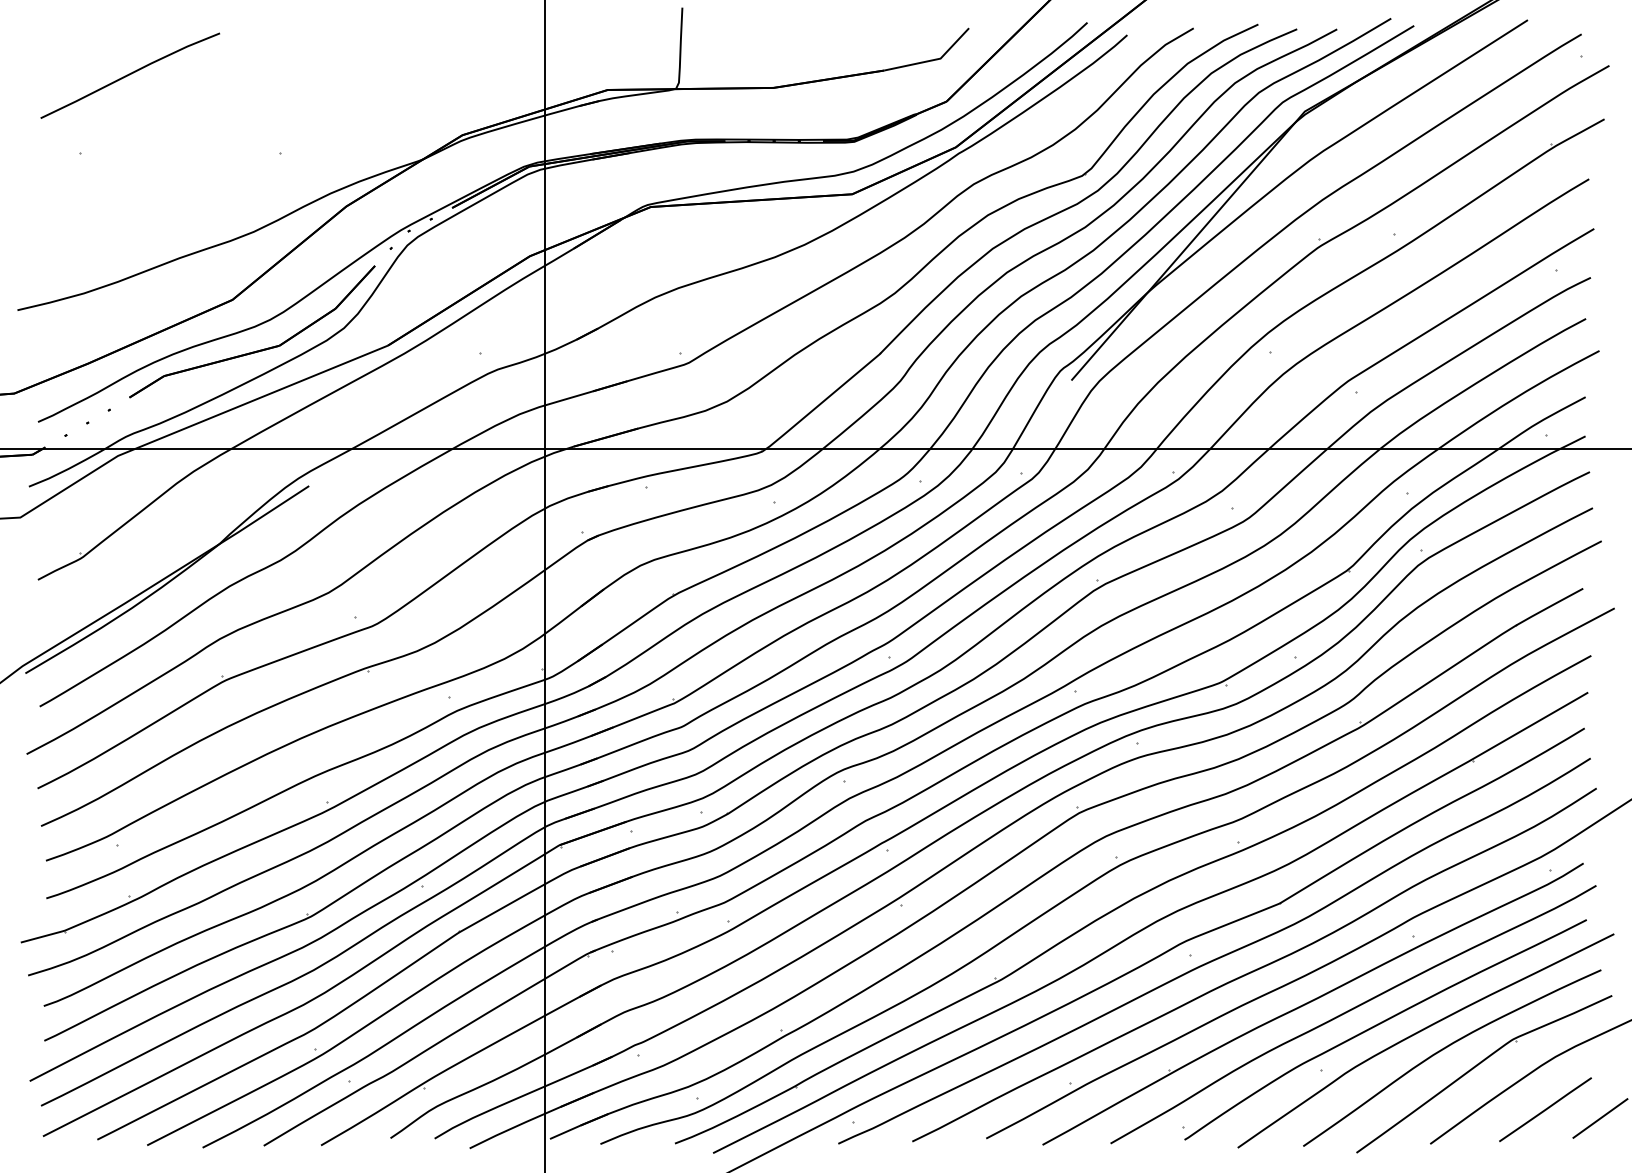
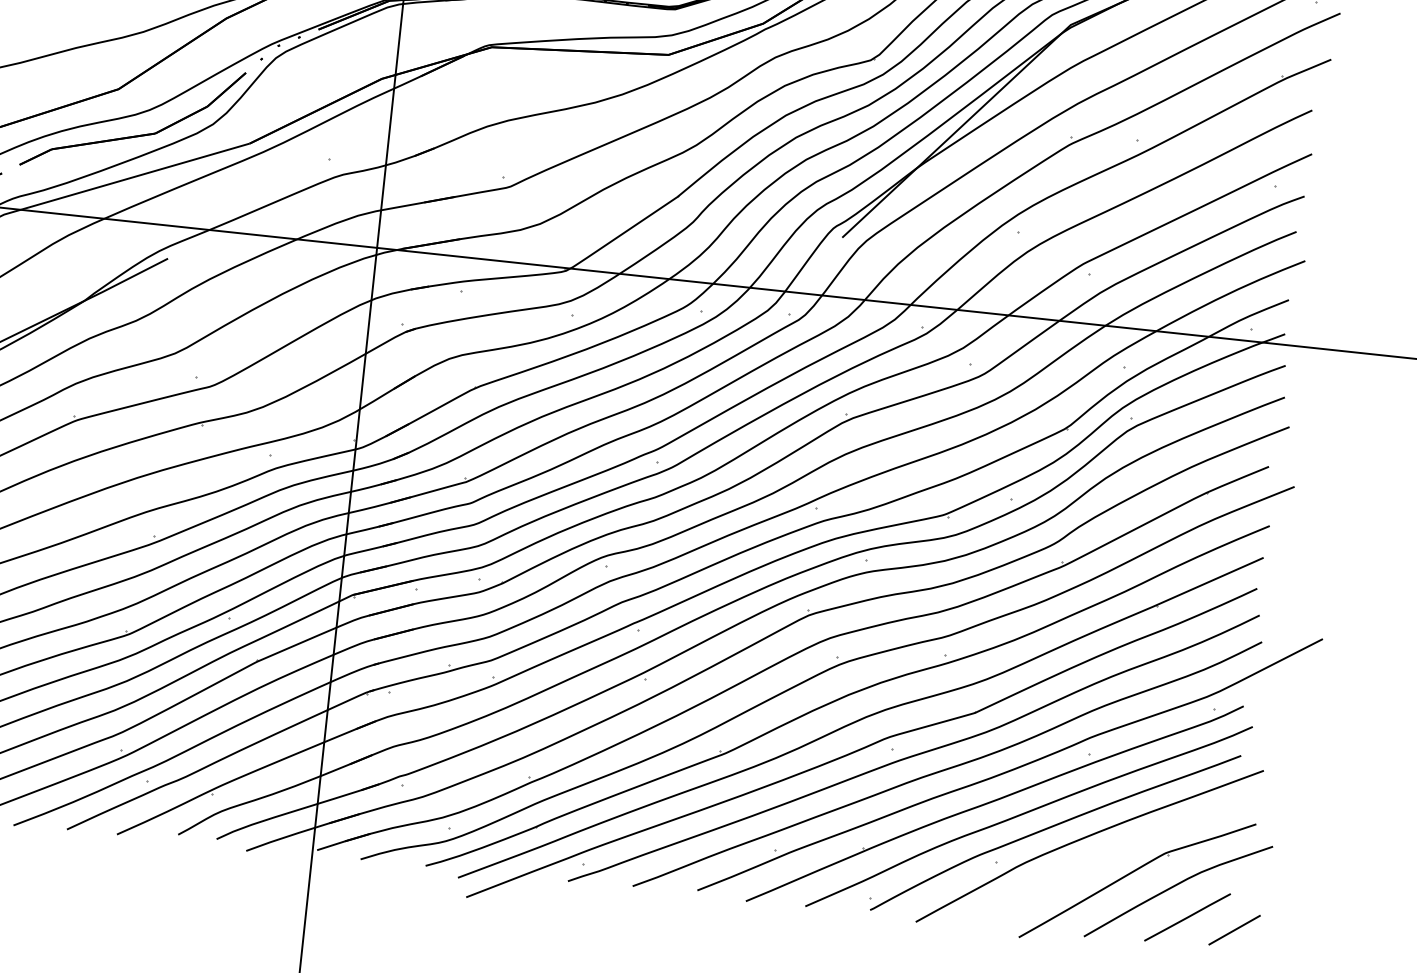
curve: (1446, 1048) -> (1106, 854), removed

